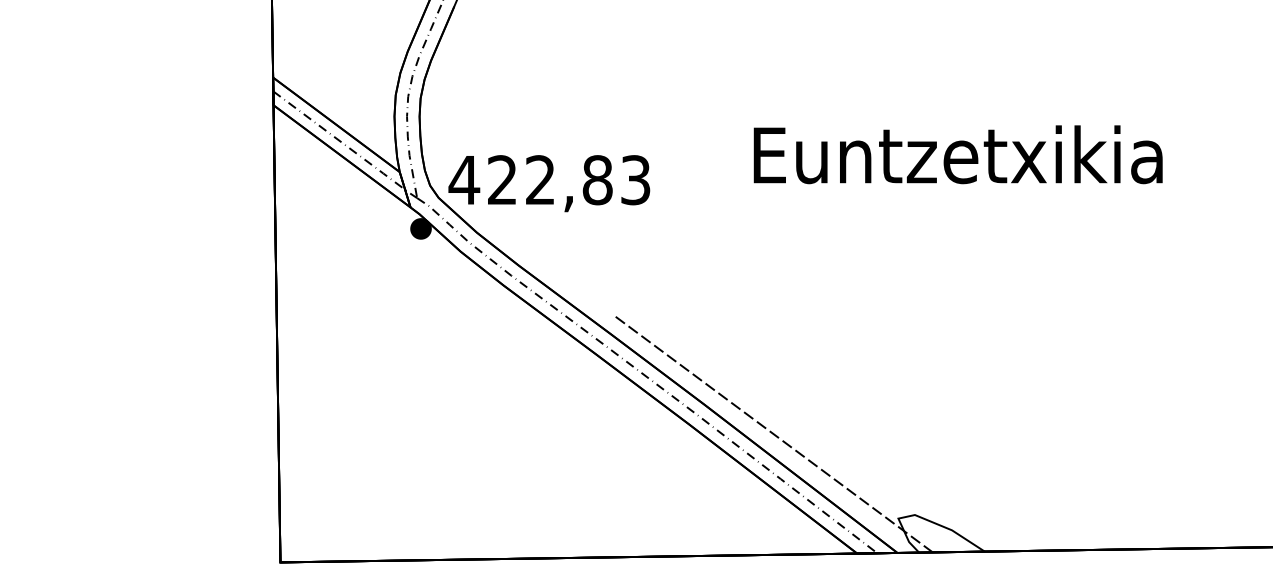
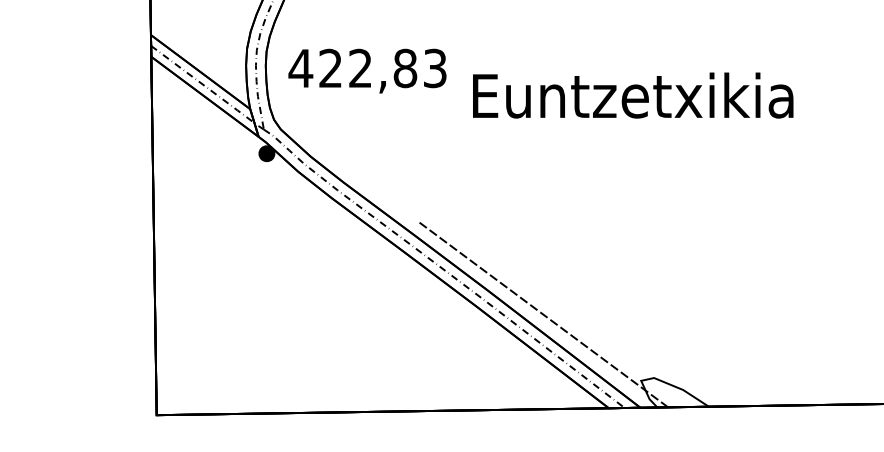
text: (957, 154) -> (632, 95), moved
text: (549, 183) -> (367, 71), moved

